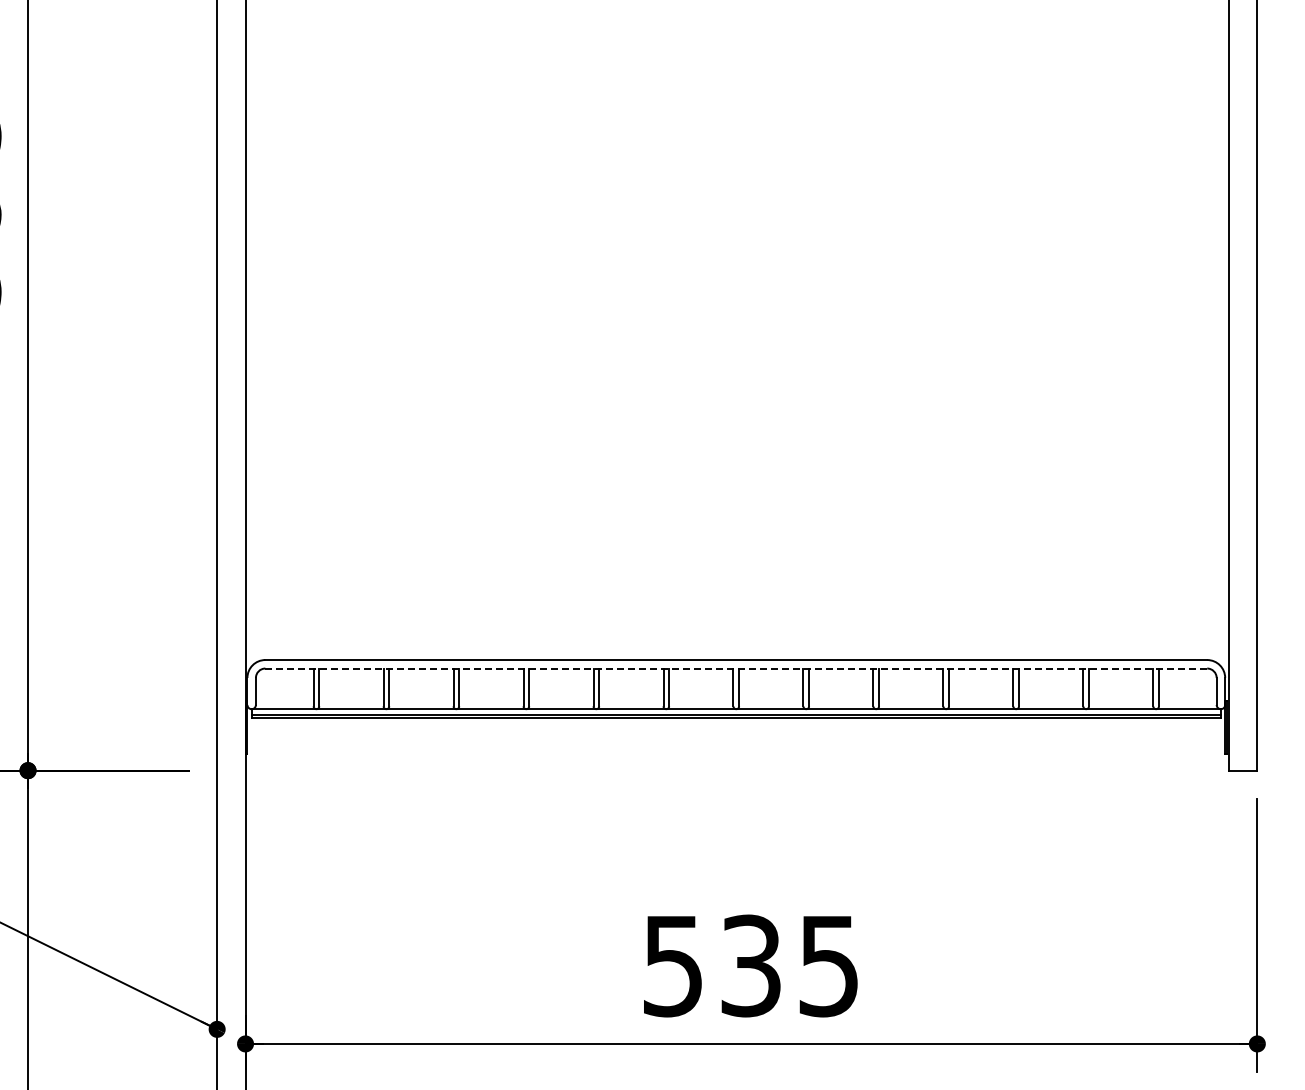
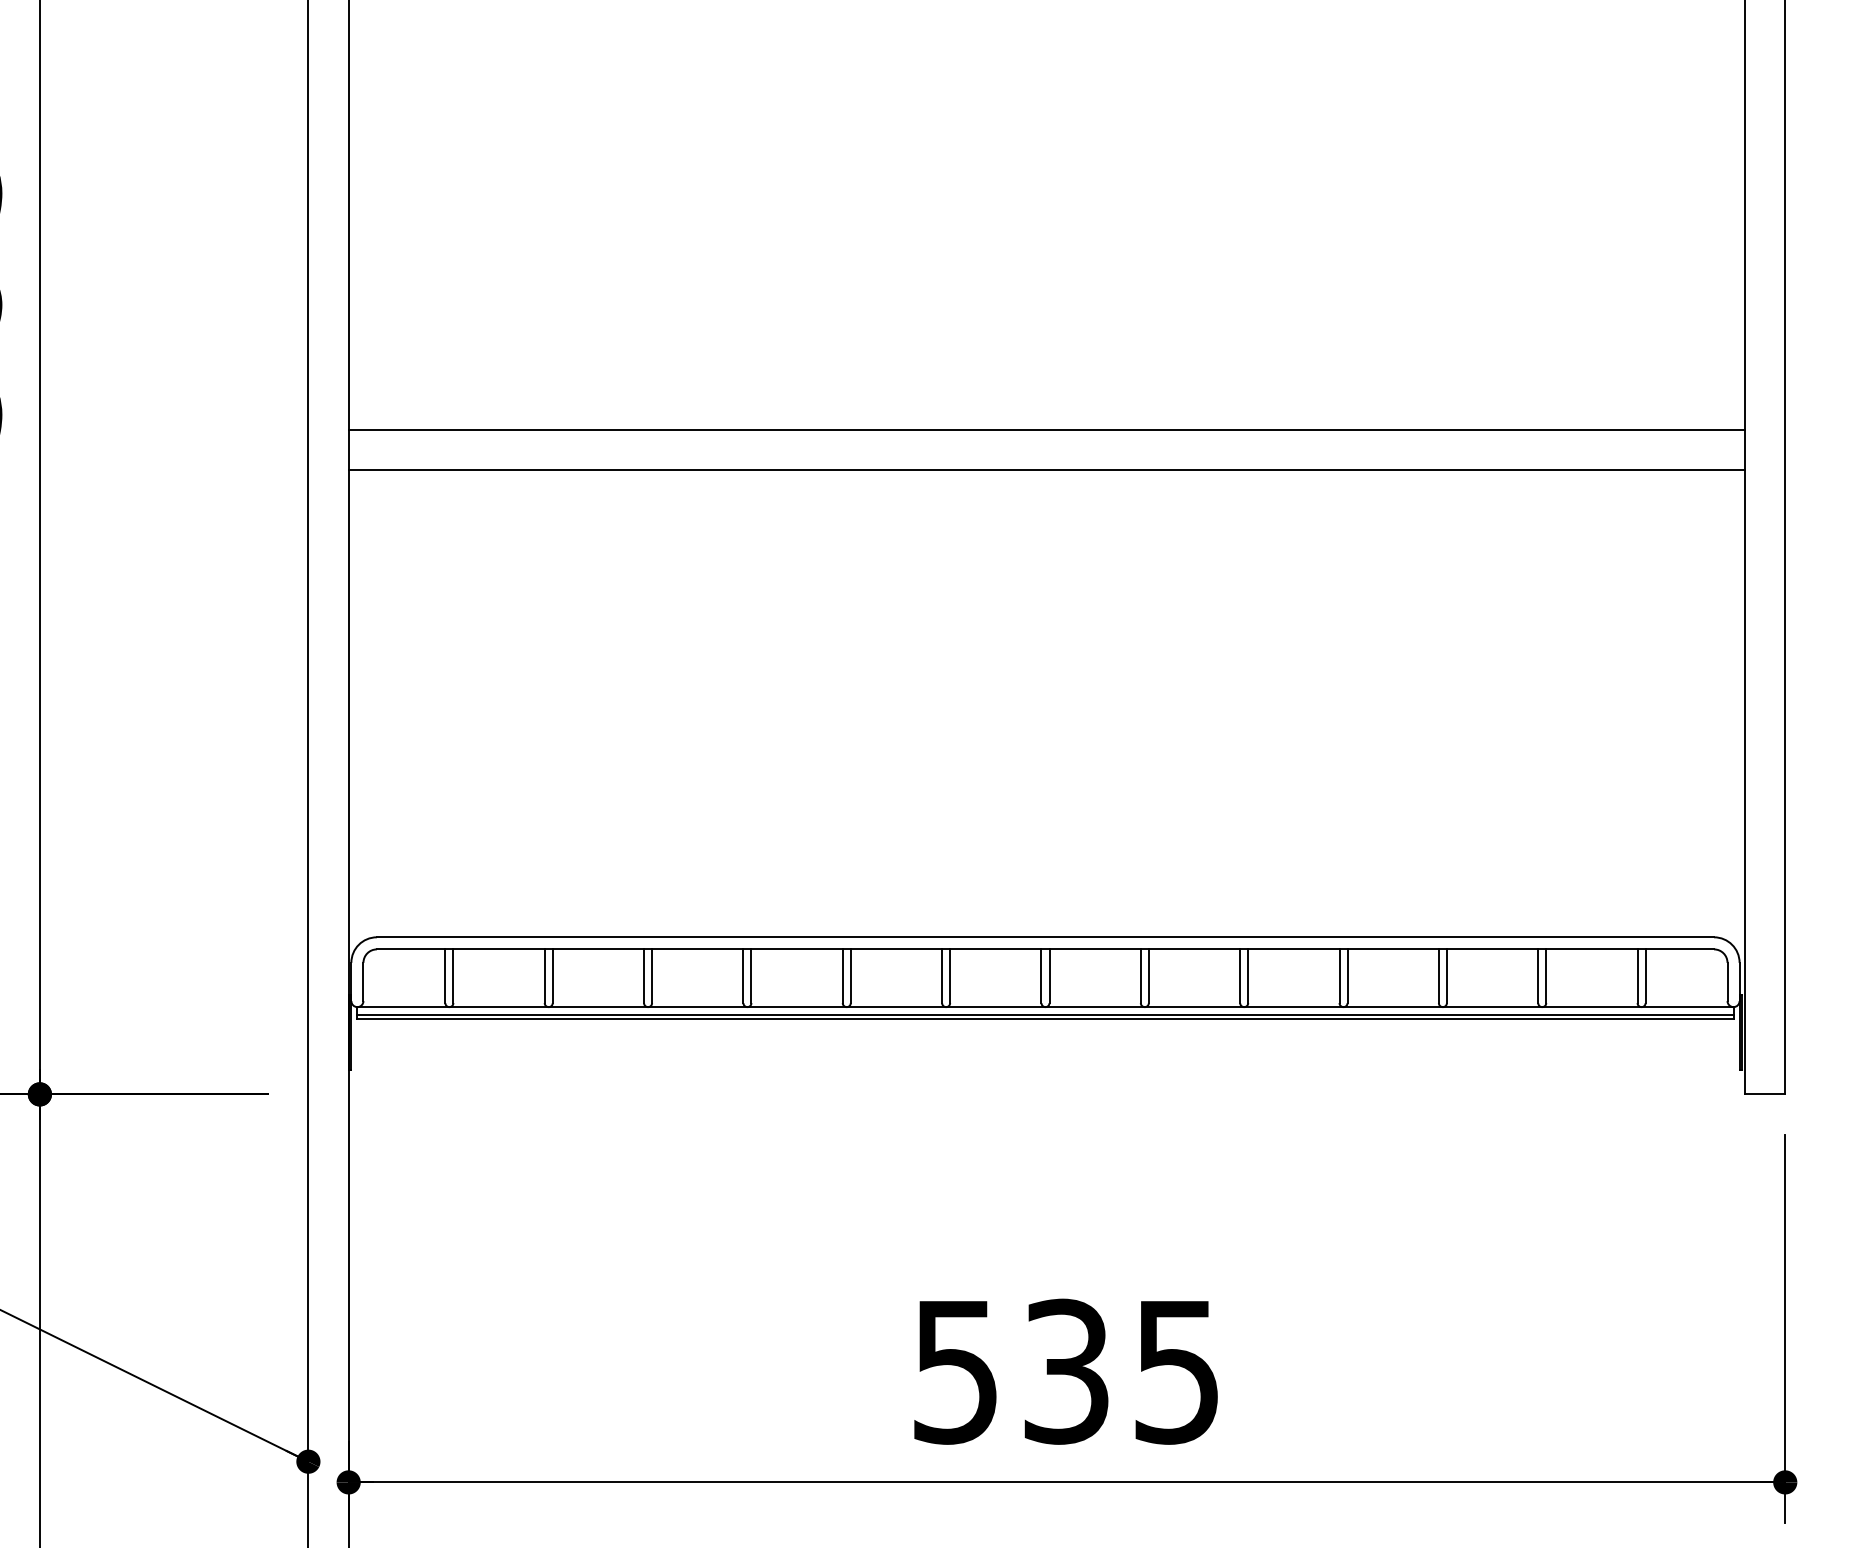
line: (736, 302) -> (1045, 429), added
line: (736, 330) -> (1045, 469), added
line: (736, 668) -> (1045, 949), dashed -> solid

